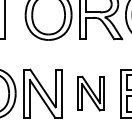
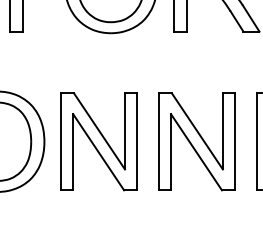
part: (90, 93) -> (195, 141), size x1.43

